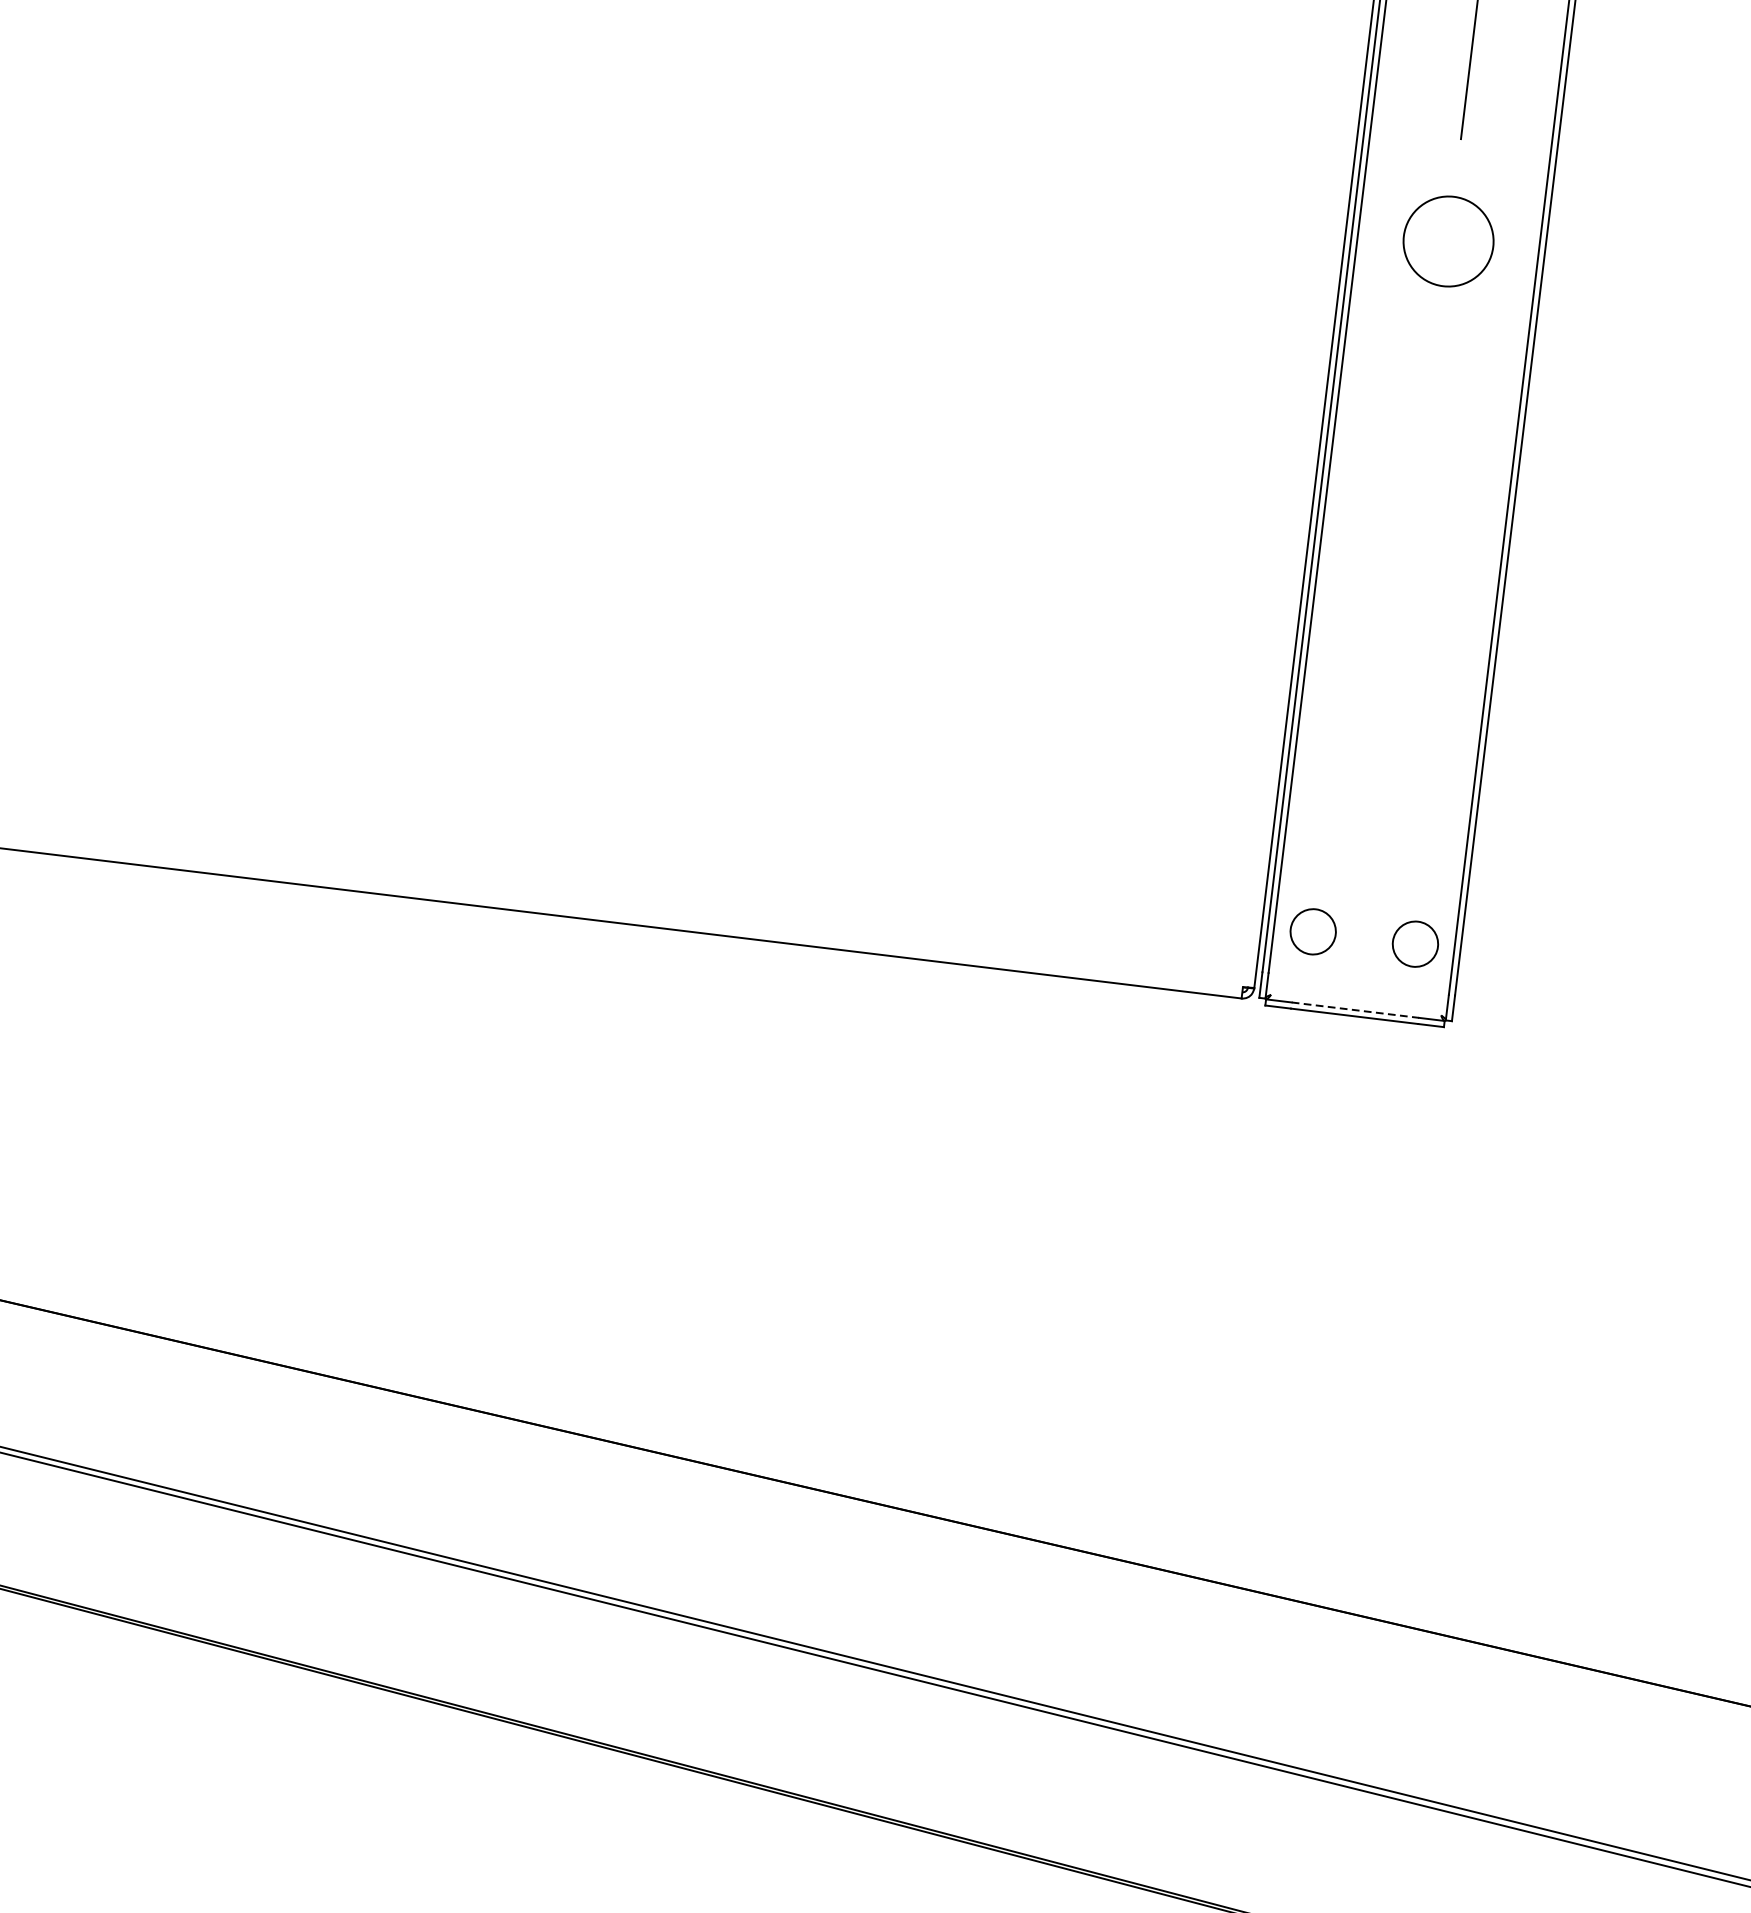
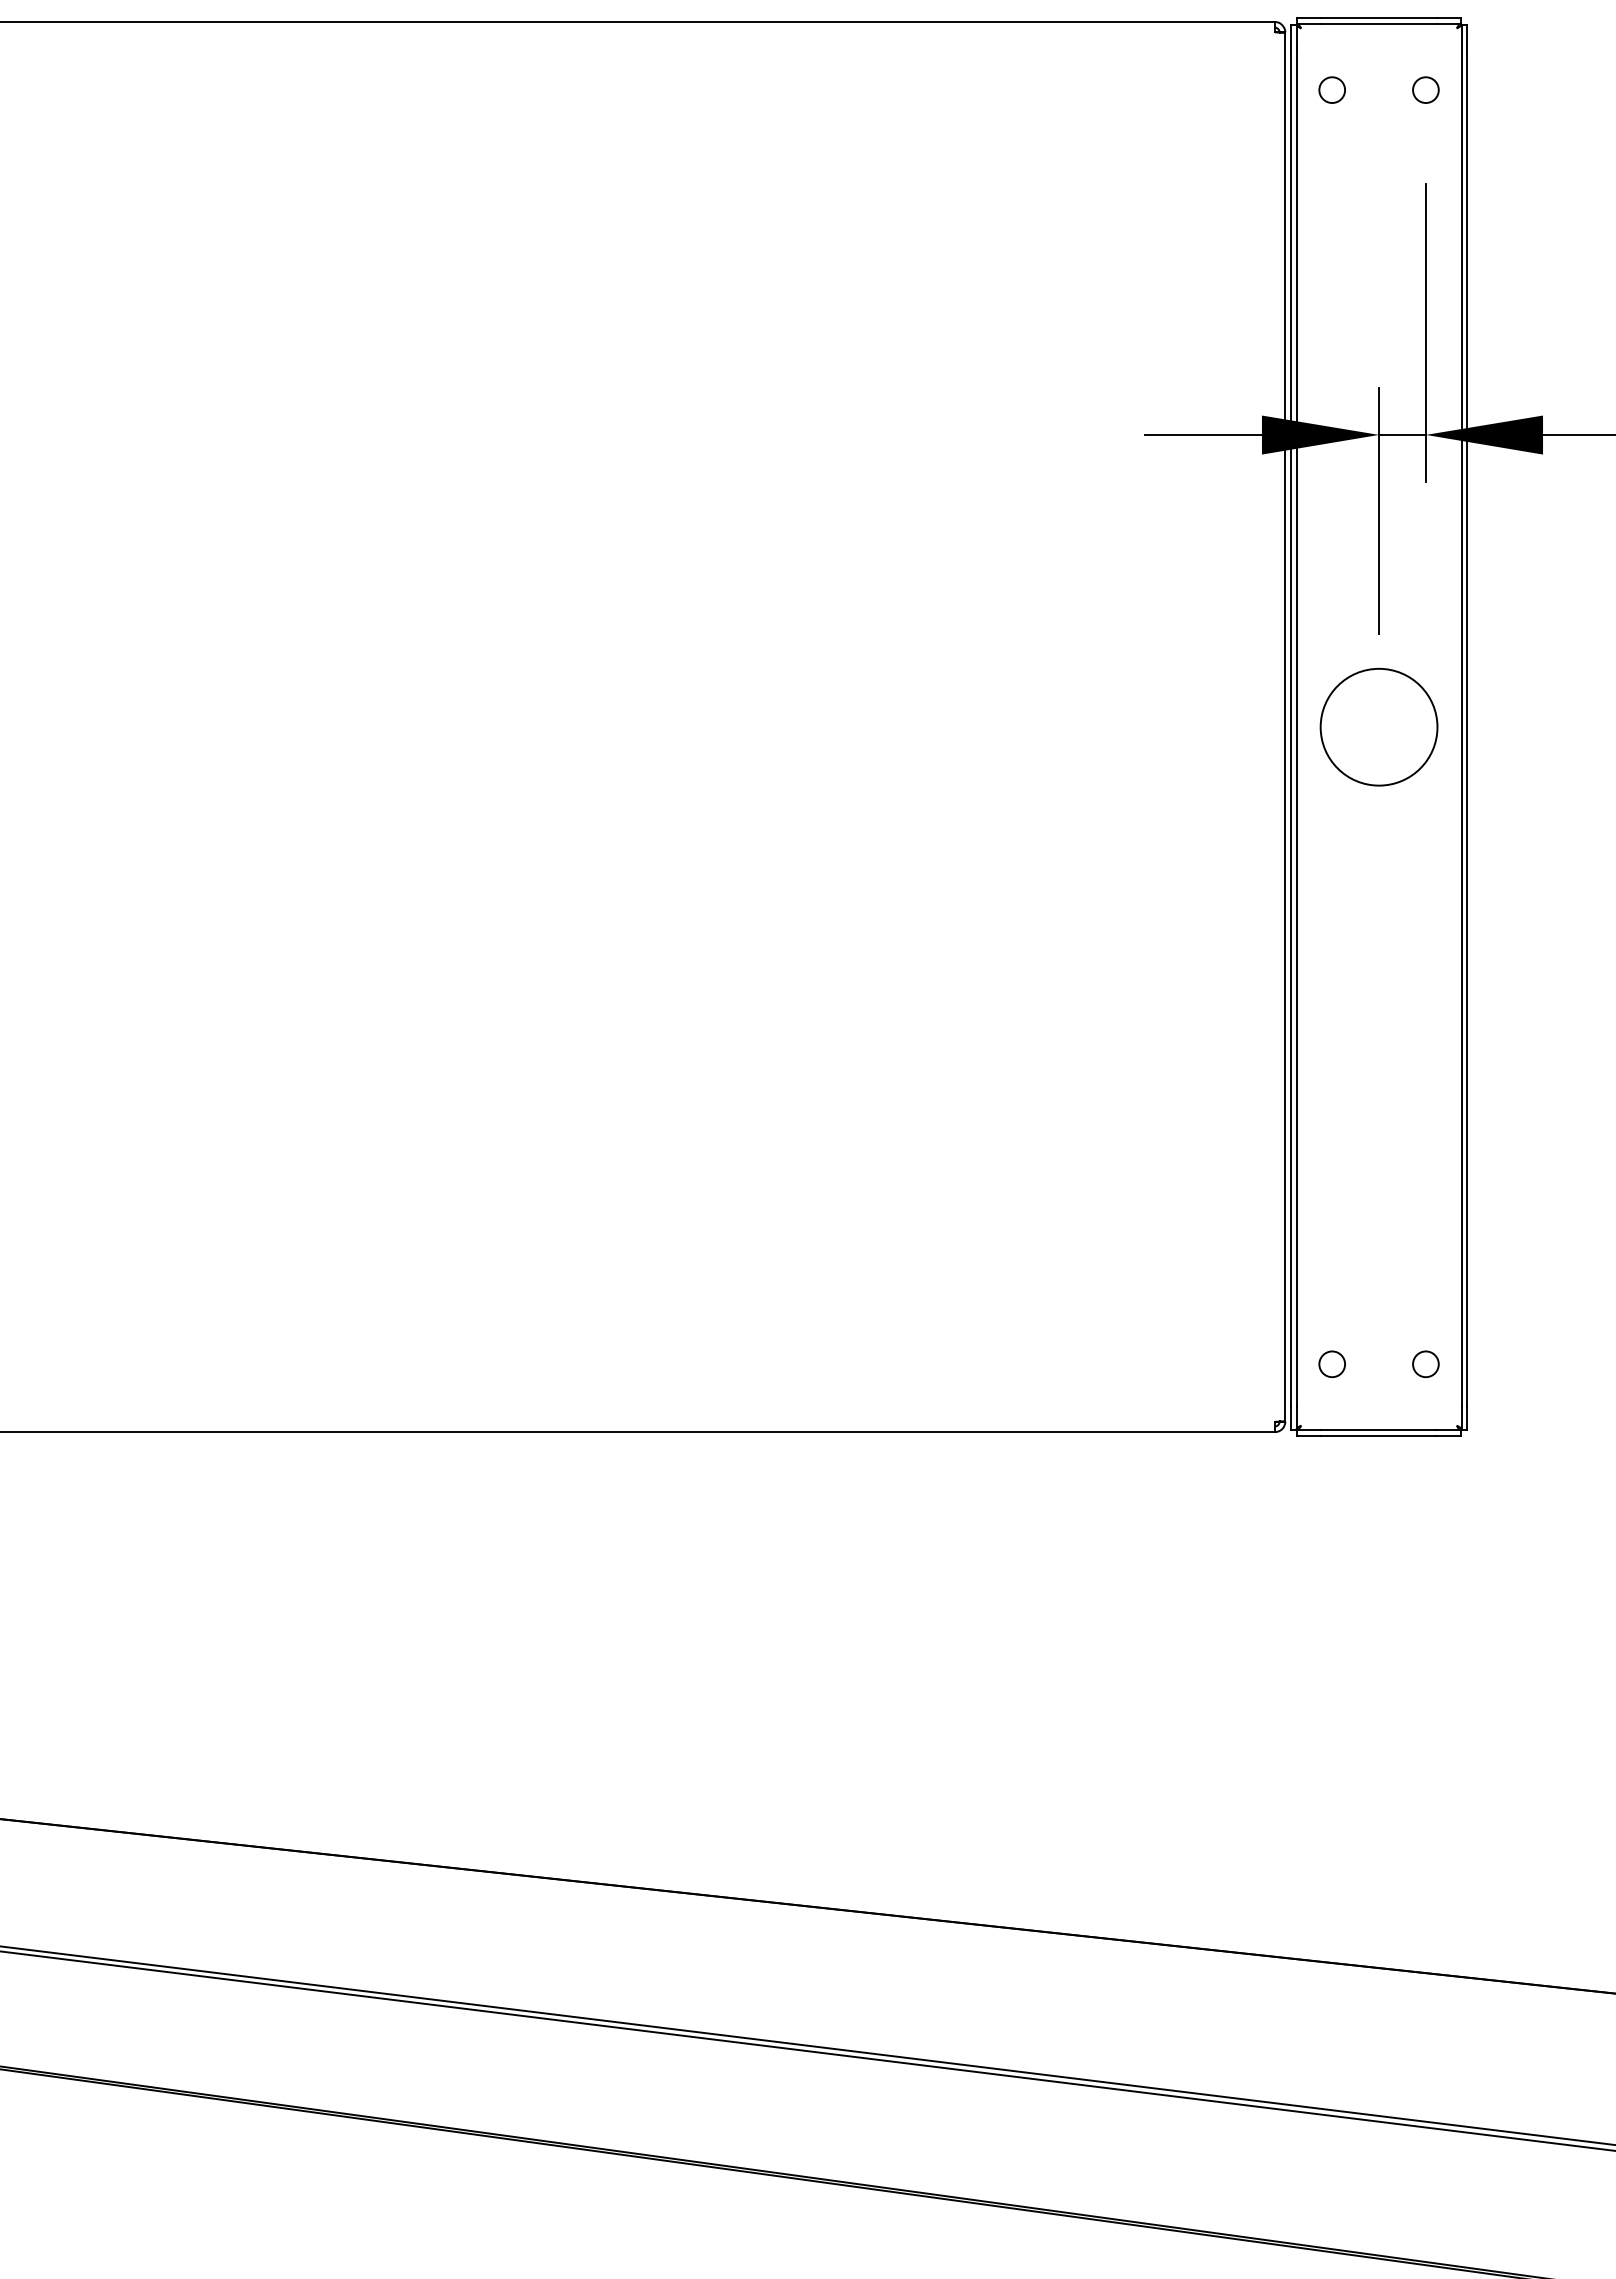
circle: (1448, 240) -> (1378, 726), size x1.43
circle: (1312, 932) -> (1331, 1364), size x0.62
circle: (1415, 944) -> (1425, 1364), size x0.62
line: (1355, 1010) -> (1379, 1430), dashed -> solid

